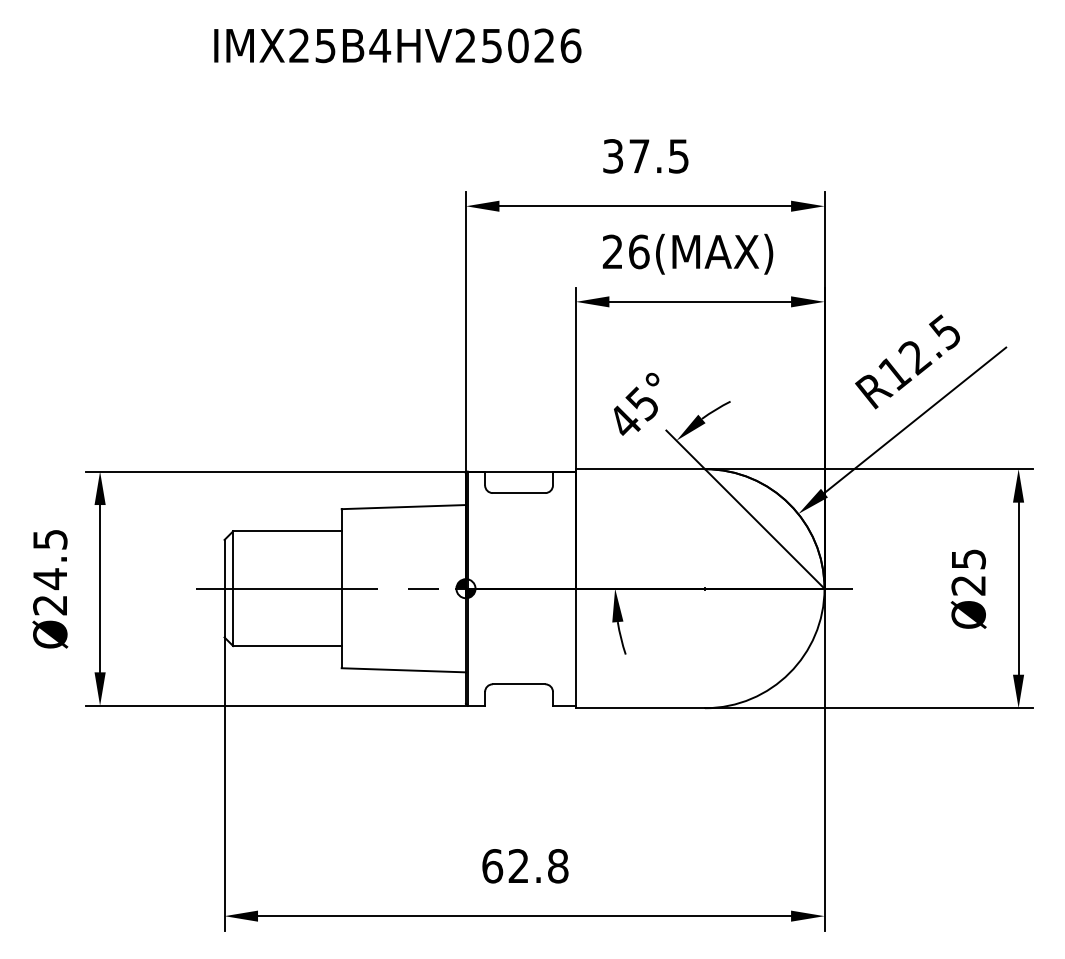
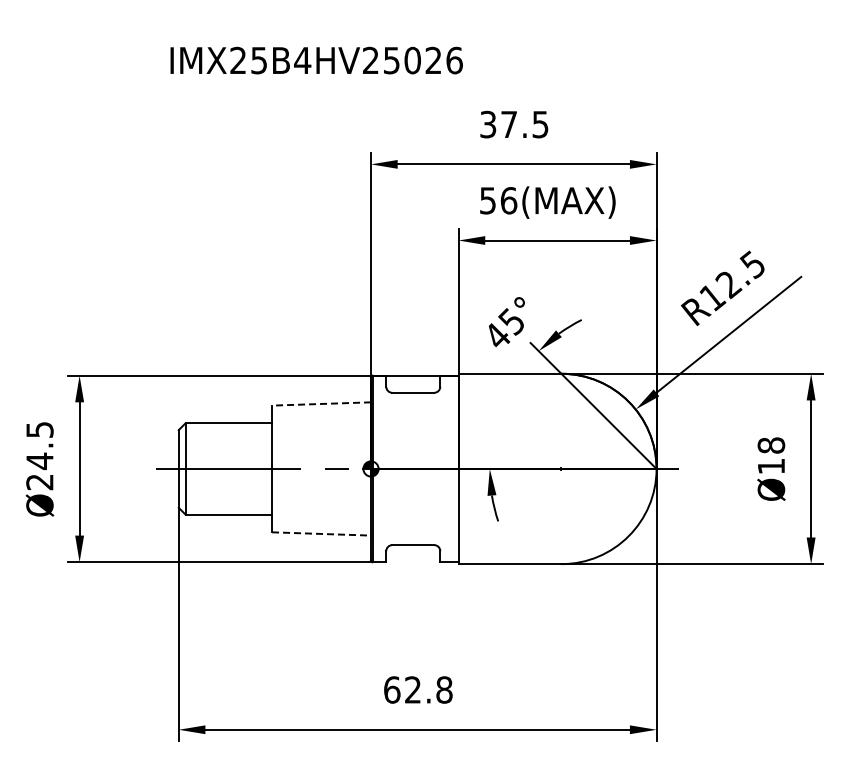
text: (397, 45) -> (316, 60), moved
text: (612, 251) -> (487, 200), 26(MAX) -> 56(MAX)
line: (403, 506) -> (321, 403), solid -> dashed
text: (968, 571) -> (771, 455), Ø25 -> Ø18
line: (403, 669) -> (321, 533), solid -> dashed

